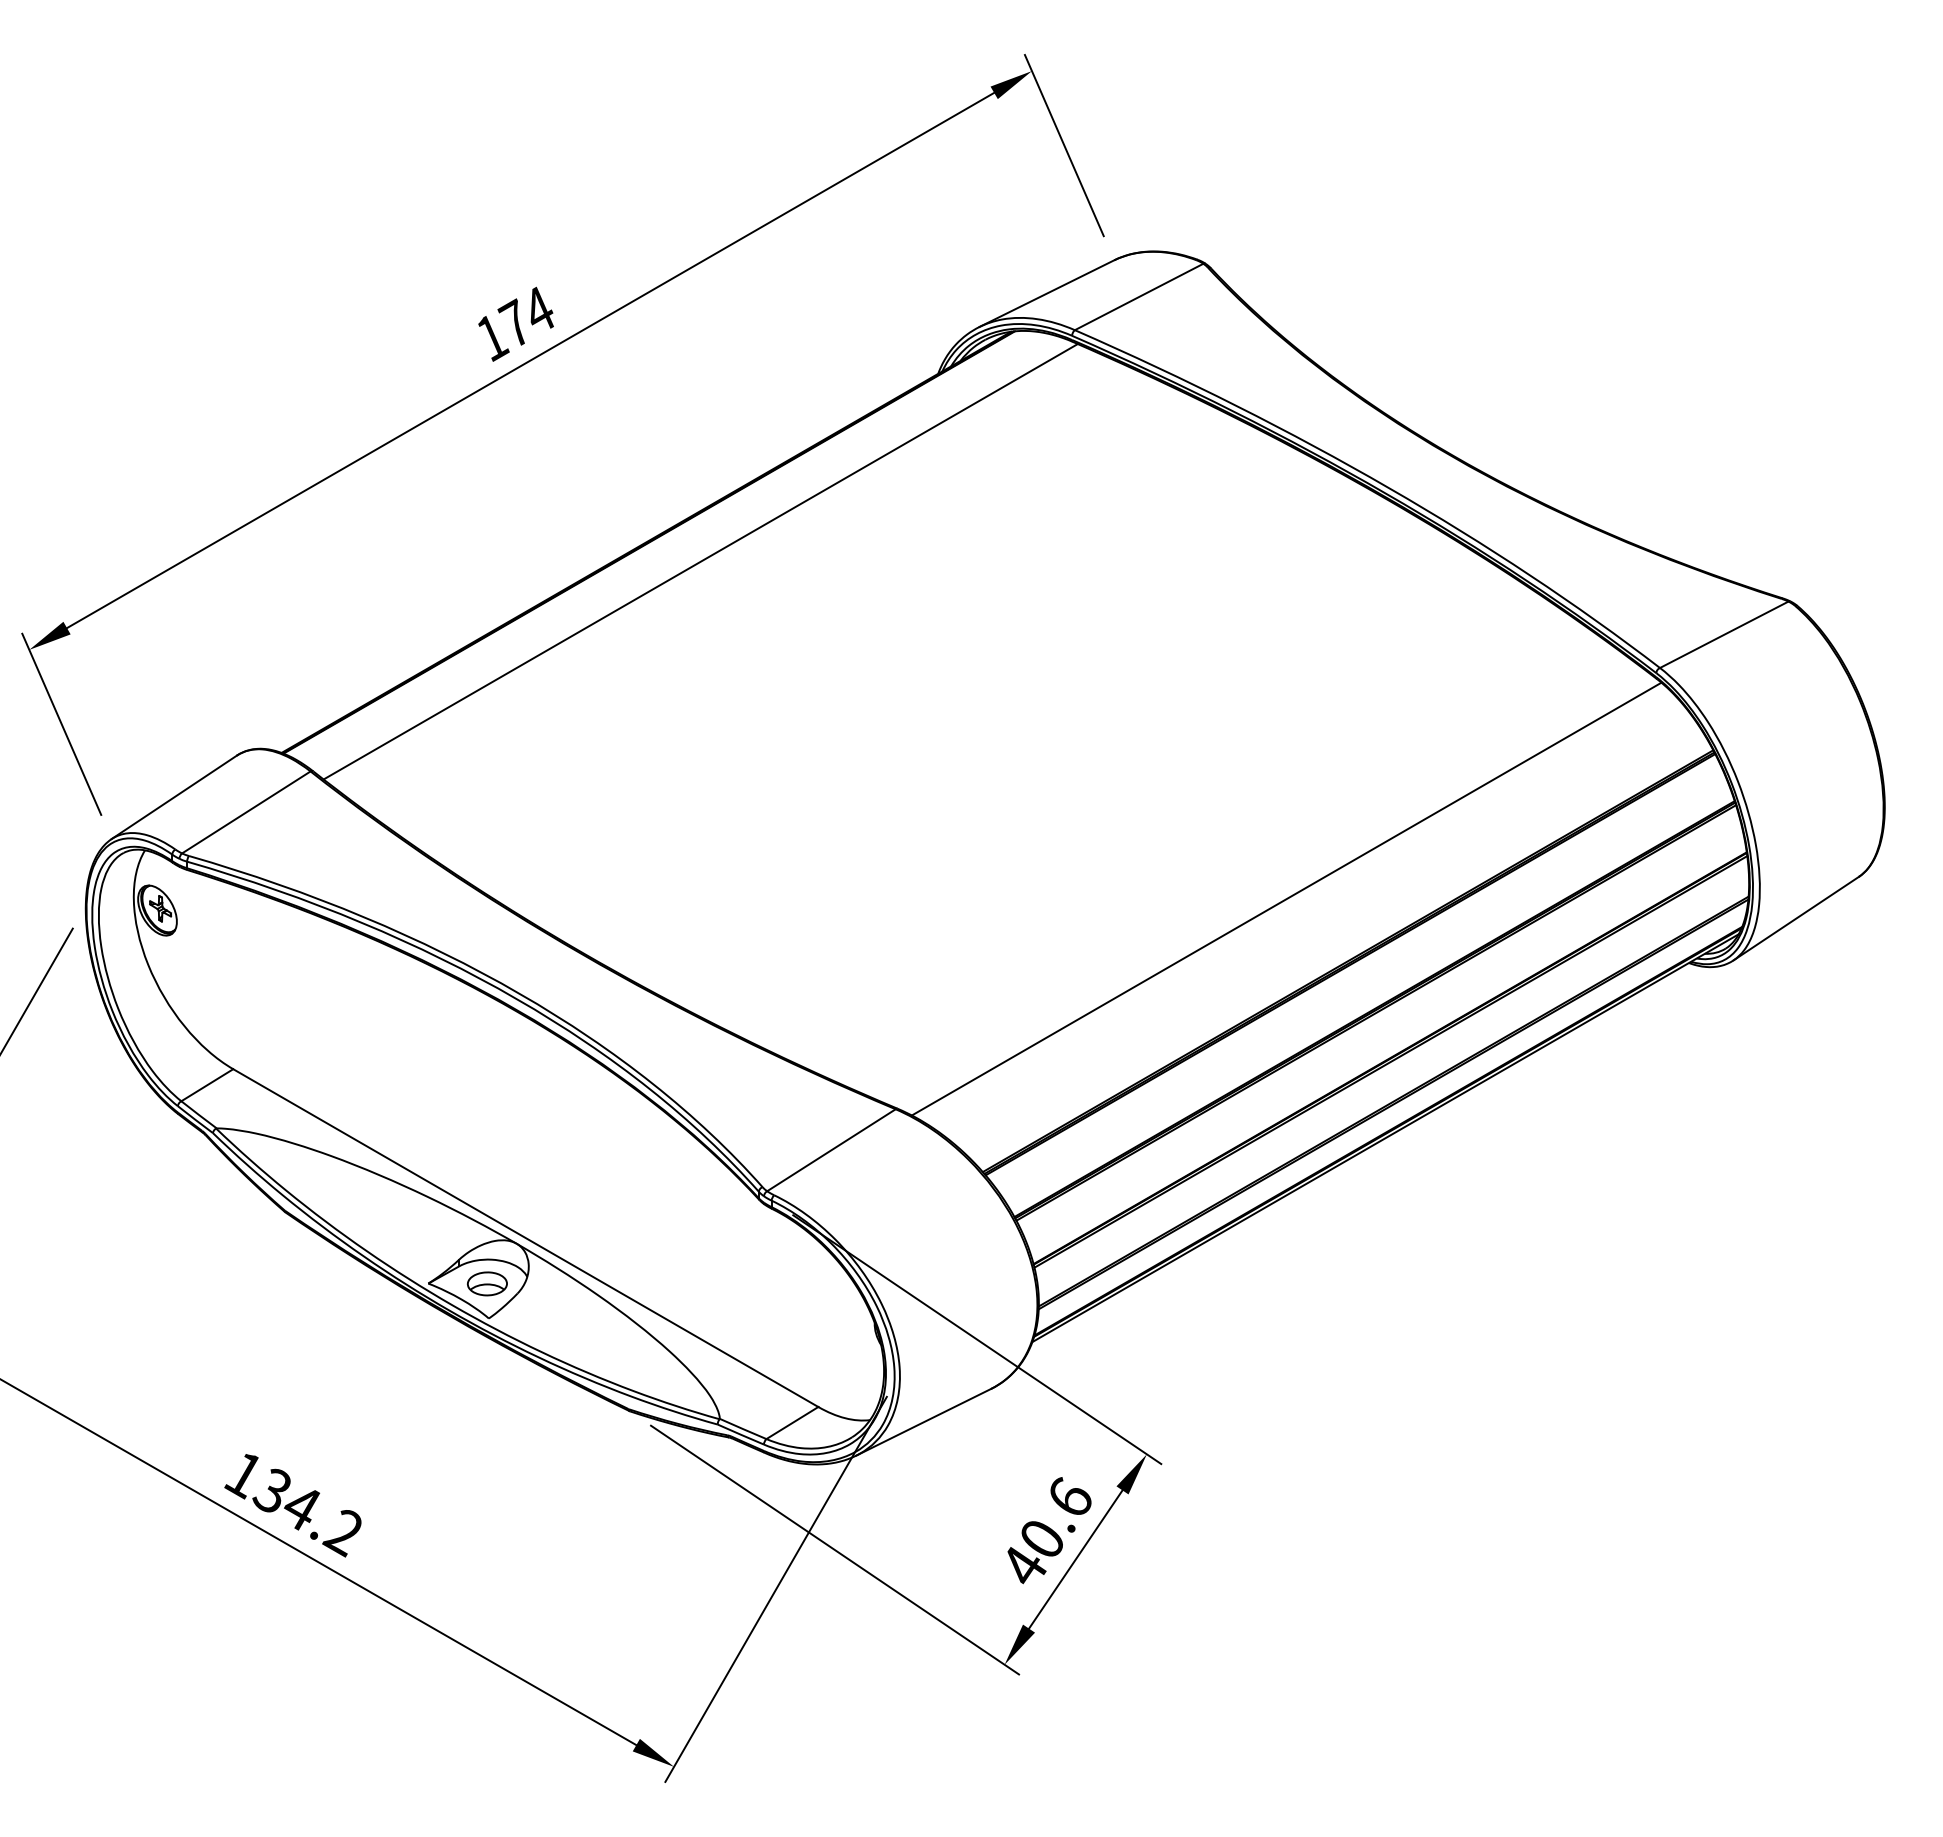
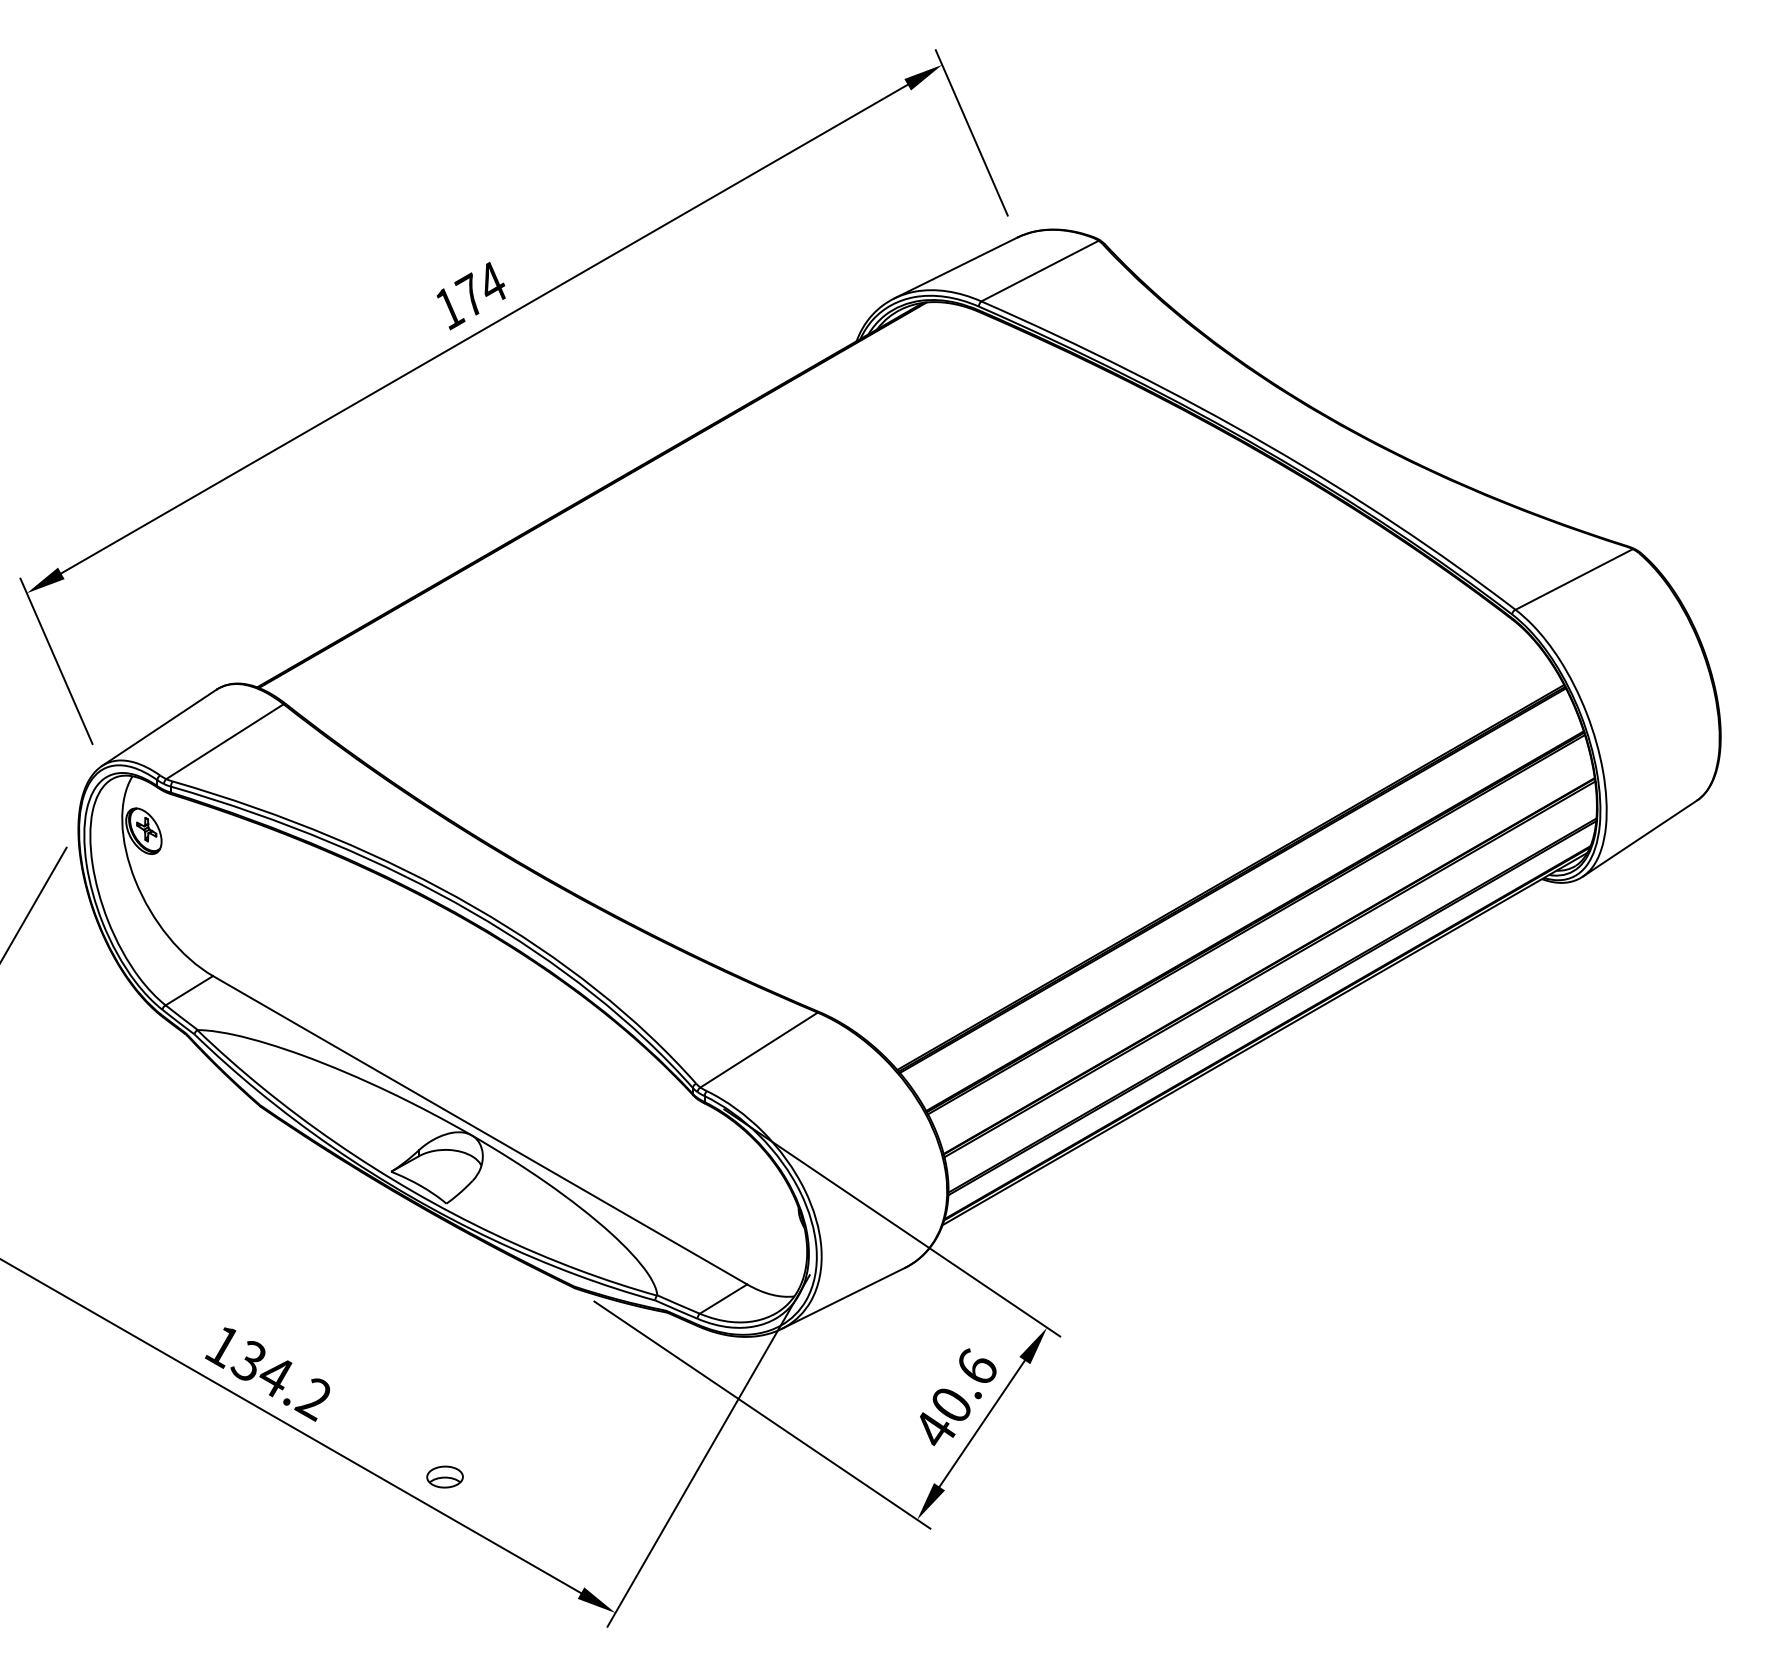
line: (700, 561) -> (639, 512), removed
line: (1286, 898) -> (1174, 820), removed
part: (486, 1283) -> (444, 1476), moved

